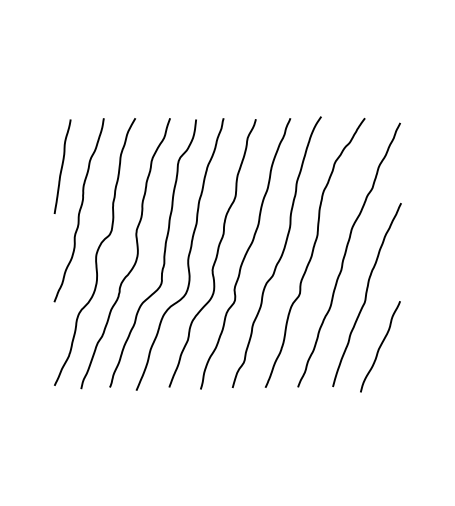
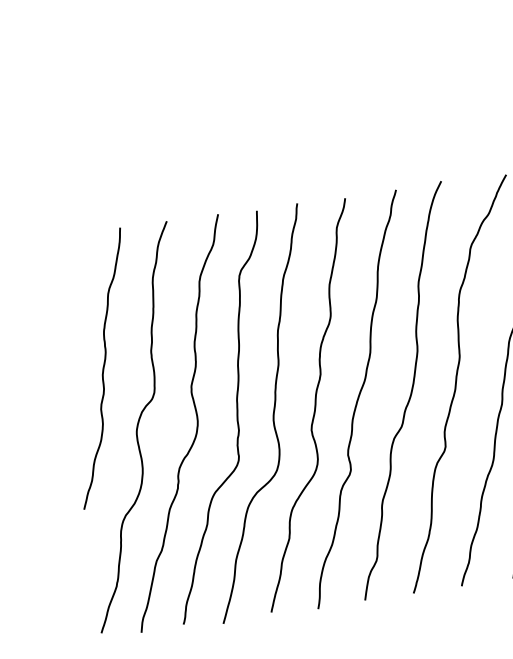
curve: (62, 166) -> (68, 307), removed

